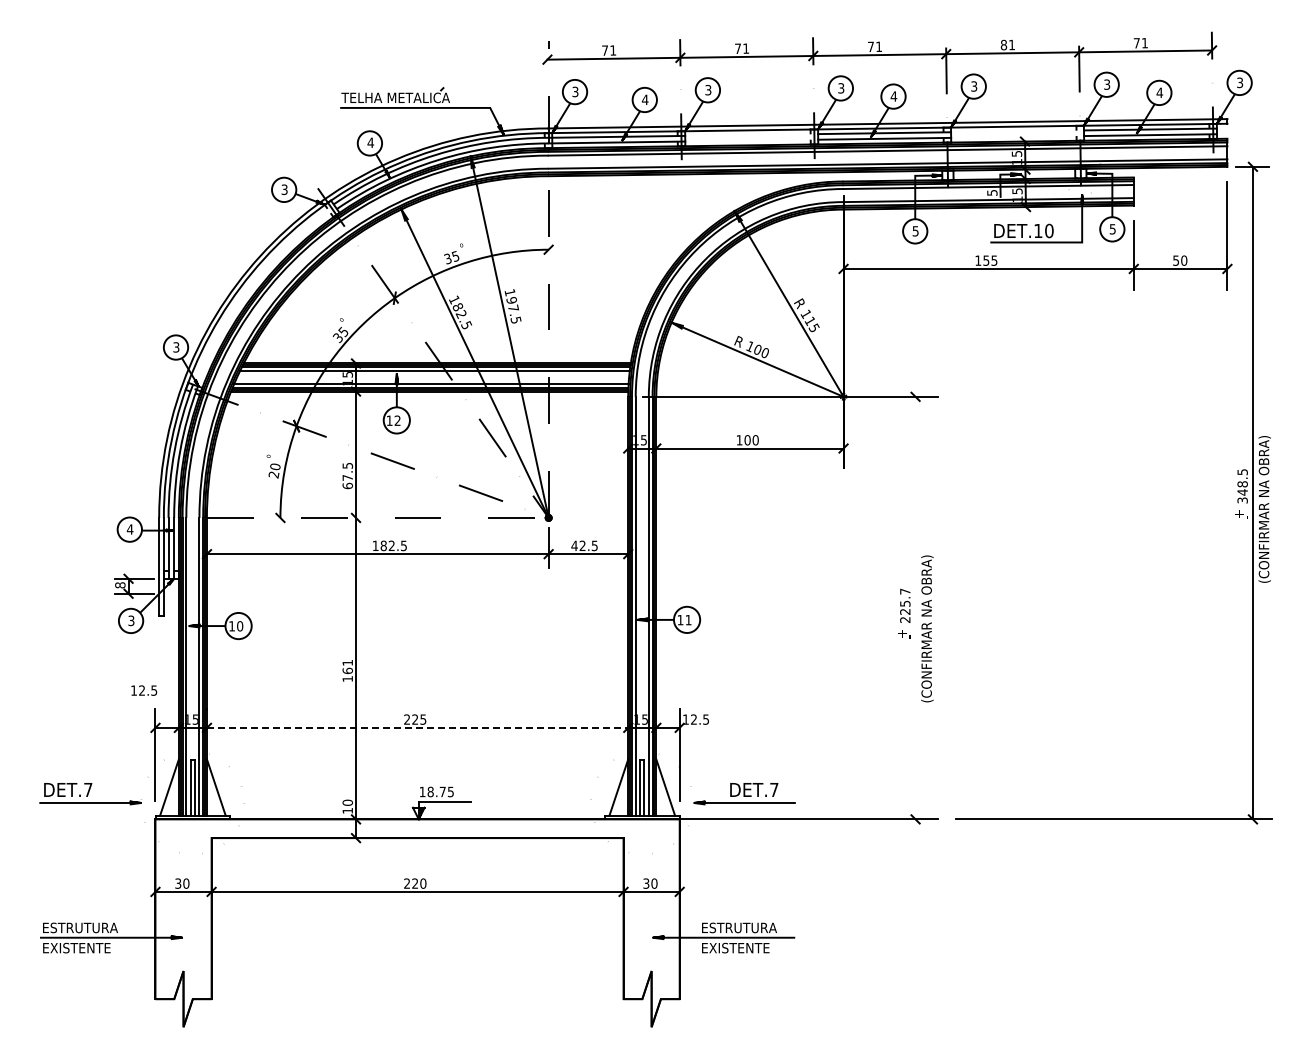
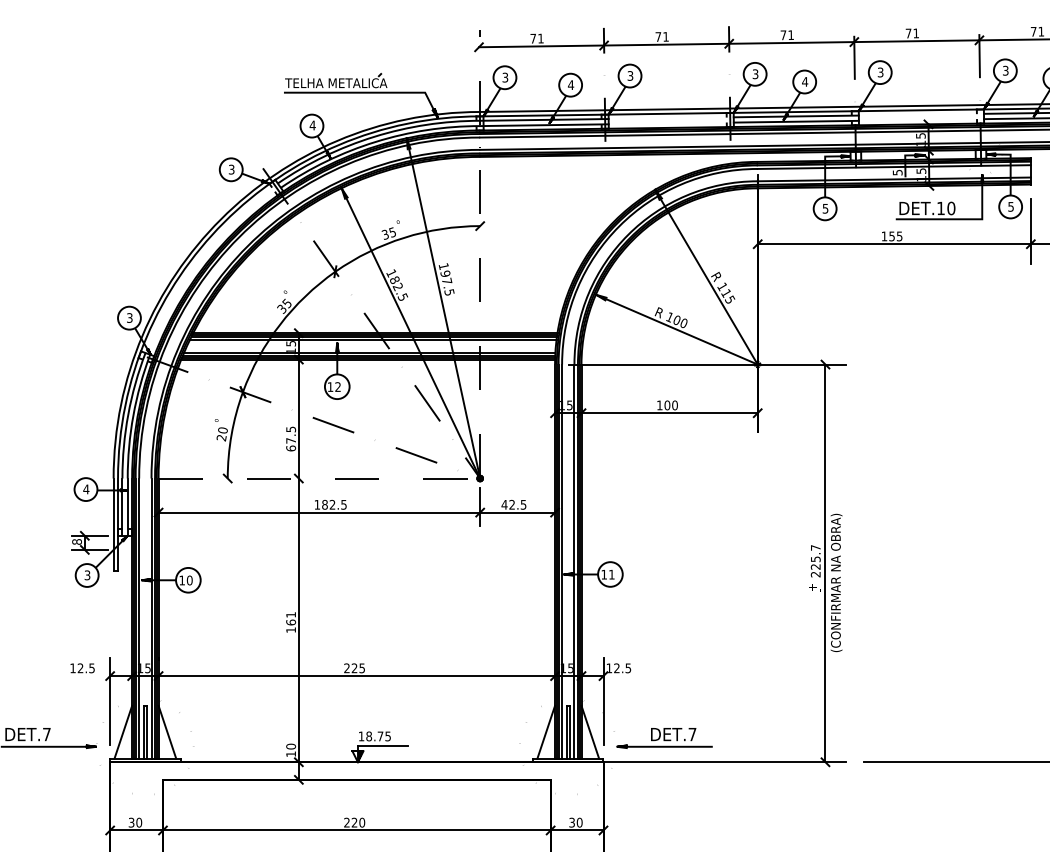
text: (1003, 44) -> (908, 32), 81 -> 71
line: (915, 607) -> (825, 562), added
text: (144, 690) -> (82, 668), moved
line: (417, 727) -> (356, 675), dashed -> solid

